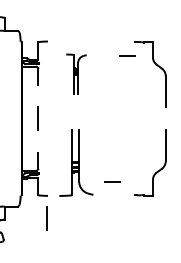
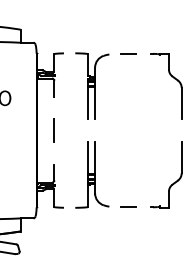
line: (127, 55) -> (128, 53), moved
part: (76, 73) -> (92, 85), size x1.67
line: (112, 181) -> (128, 206), moved
line: (46, 218) -> (62, 230), removed

